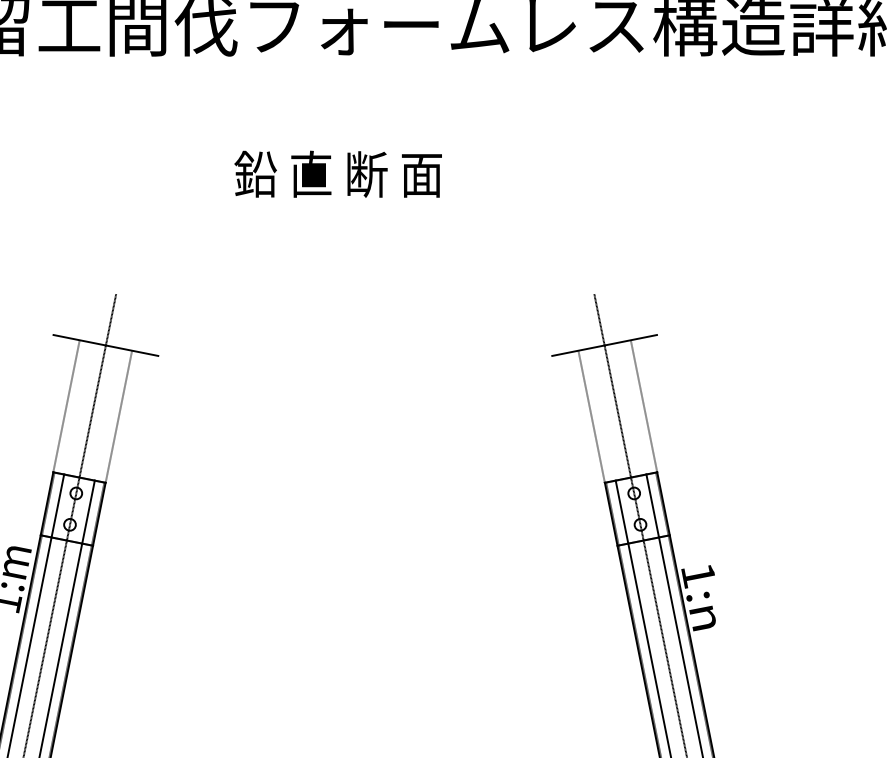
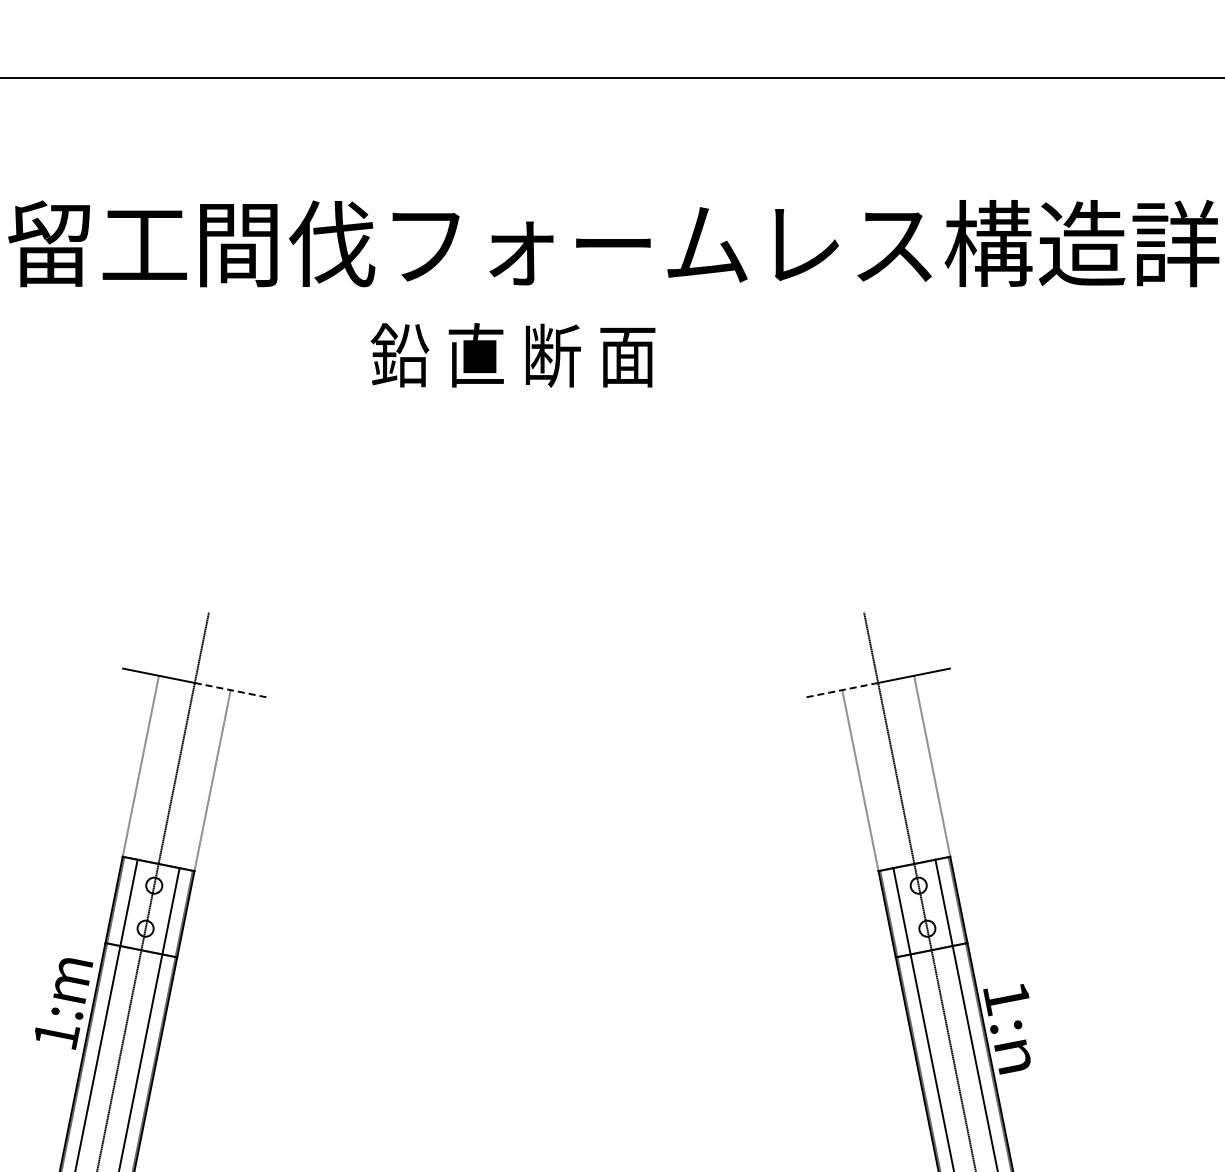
text: (337, 174) -> (512, 355), moved
line: (131, 350) -> (230, 690), solid -> dashed
line: (578, 350) -> (842, 690), solid -> dashed

